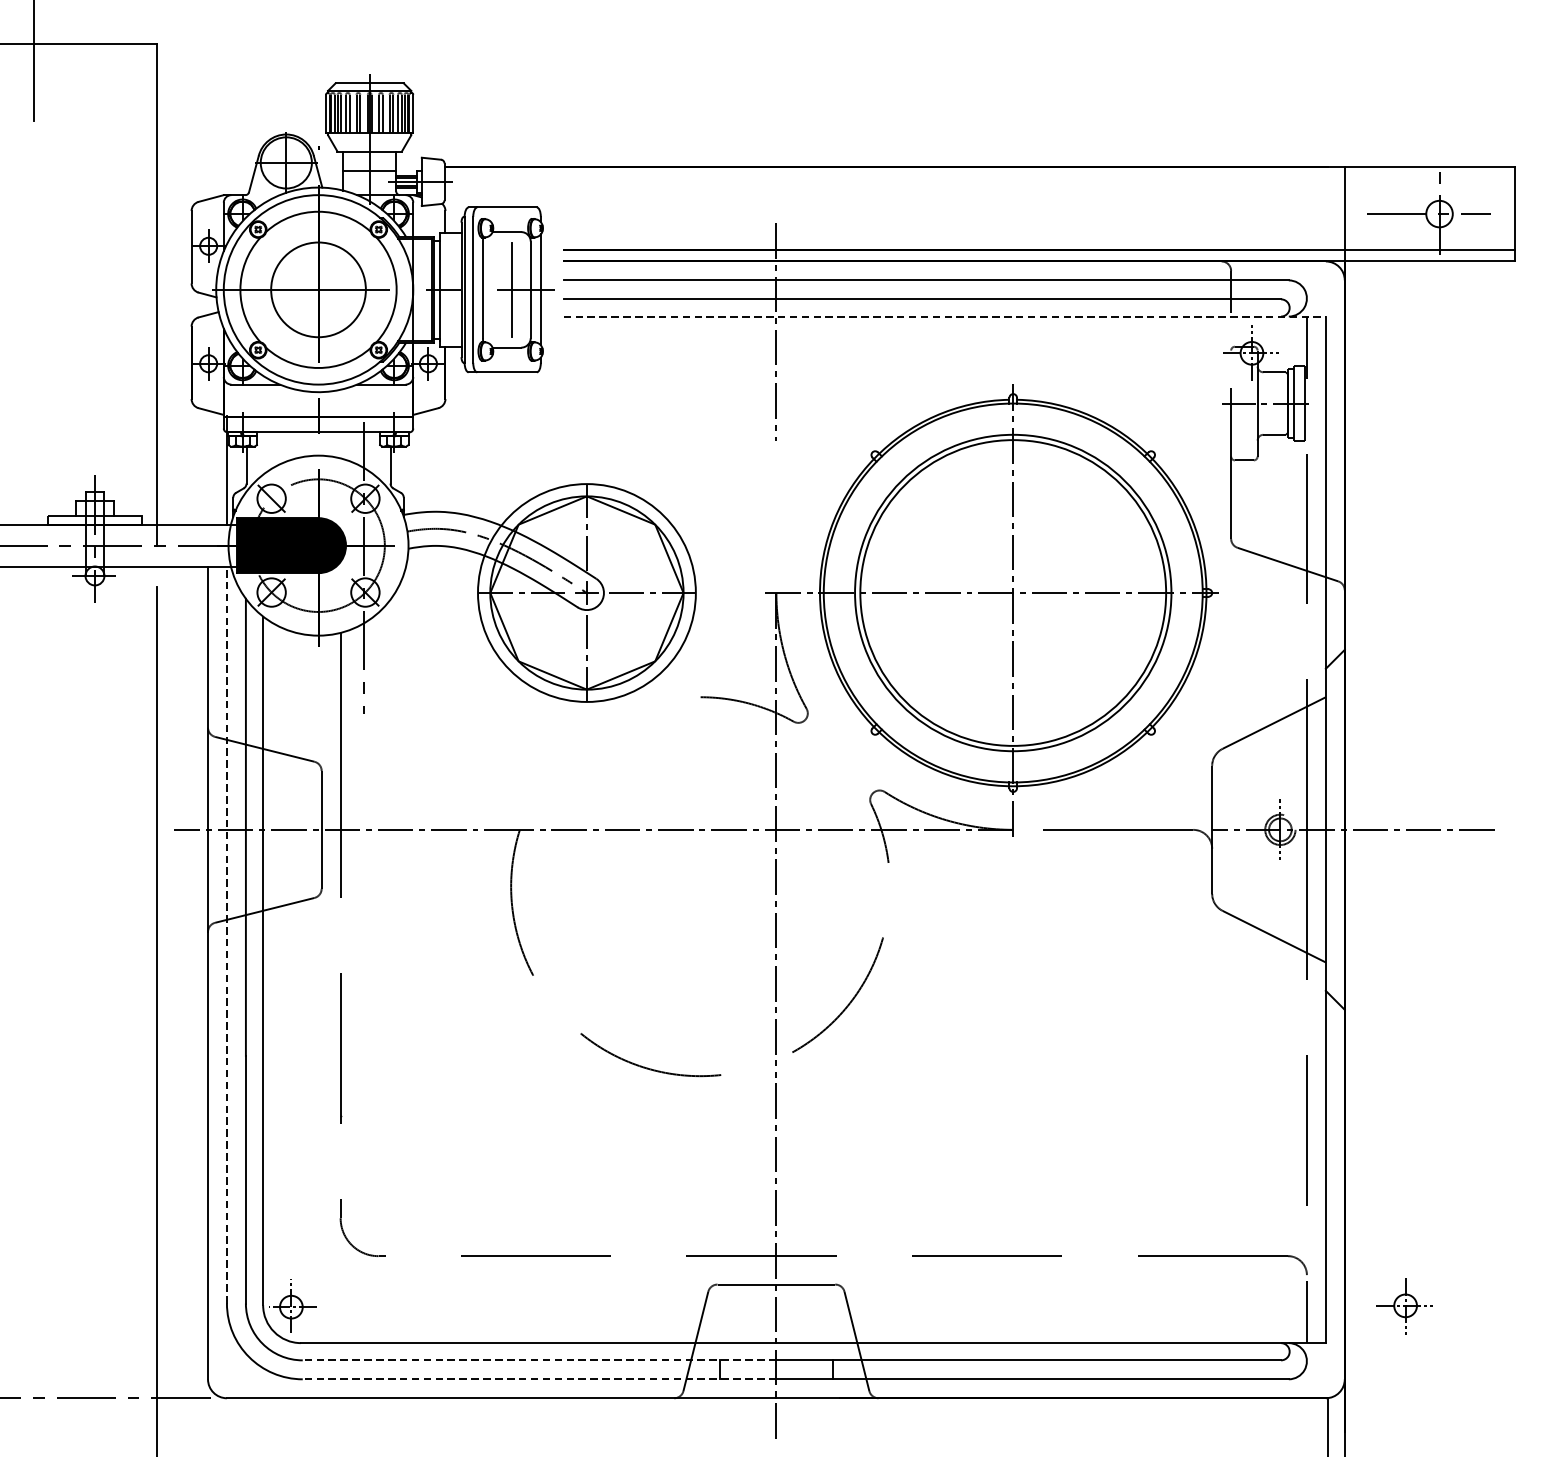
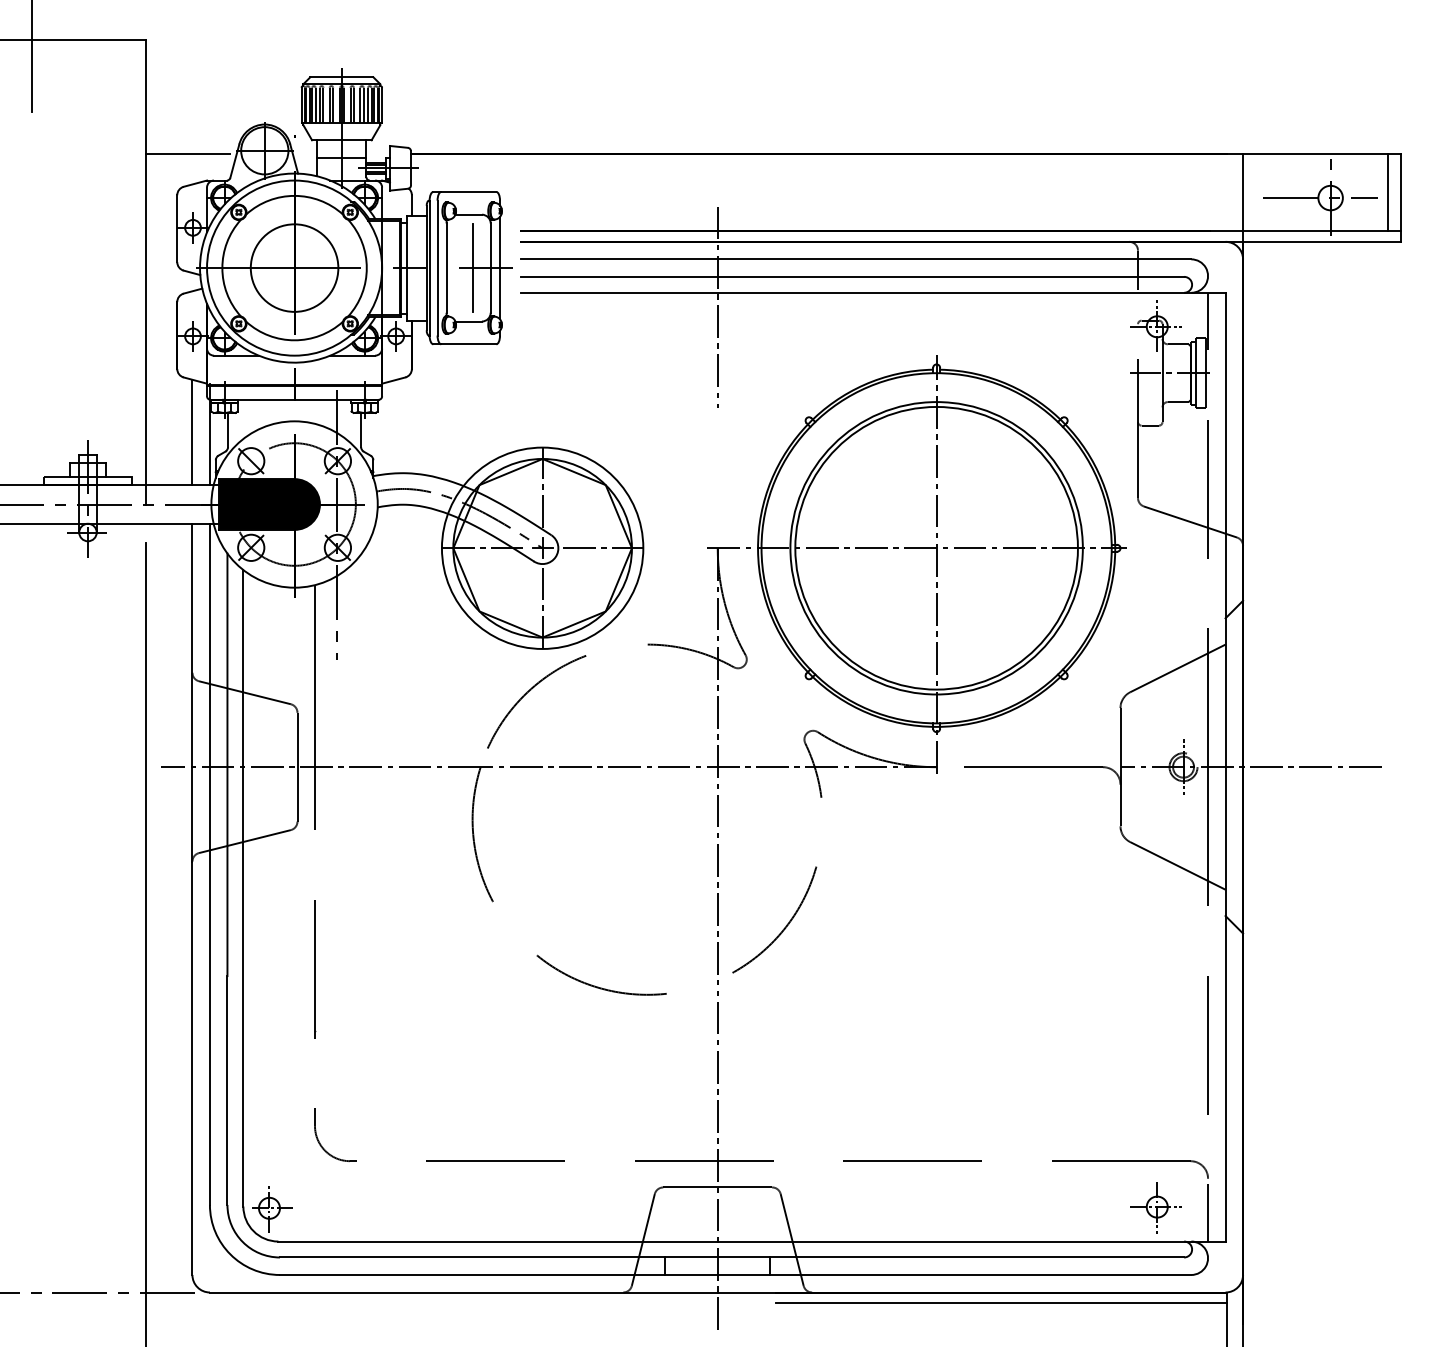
line: (202, 166) -> (187, 154), added
line: (1502, 208) -> (1388, 192), added
line: (944, 316) -> (873, 292), dashed -> solid
line: (208, 467) -> (192, 432), added
arc: (571, 749) -> (528, 692), added
line: (226, 935) -> (209, 864), dashed -> solid
part: (1403, 1306) -> (1155, 1207), moved
line: (539, 1360) -> (498, 1257), dashed -> solid
line: (539, 1378) -> (498, 1274), dashed -> solid
line: (1083, 1410) -> (1001, 1303), added

